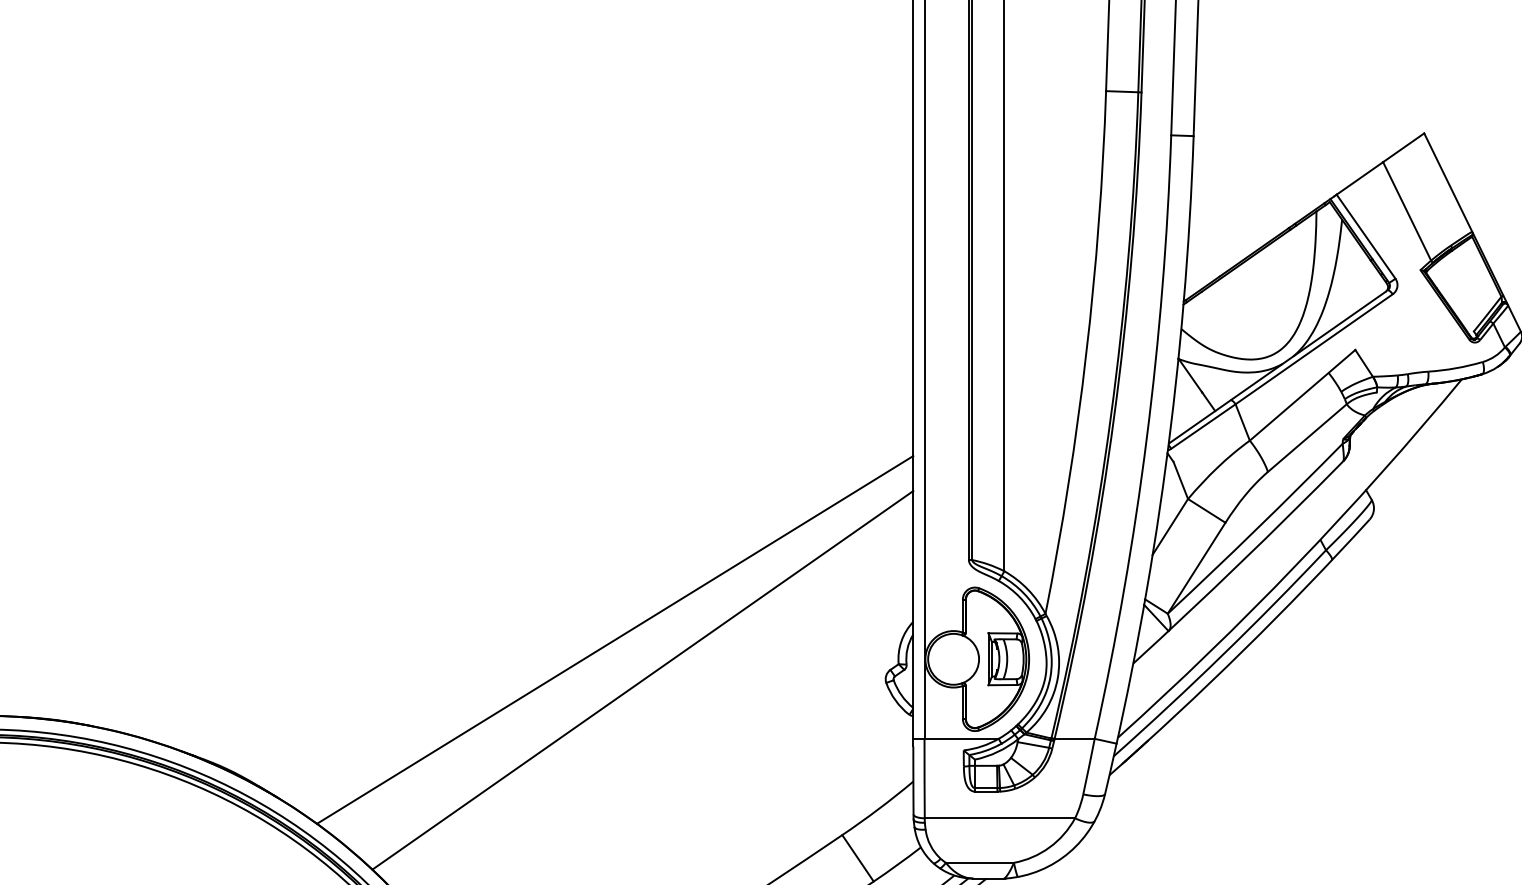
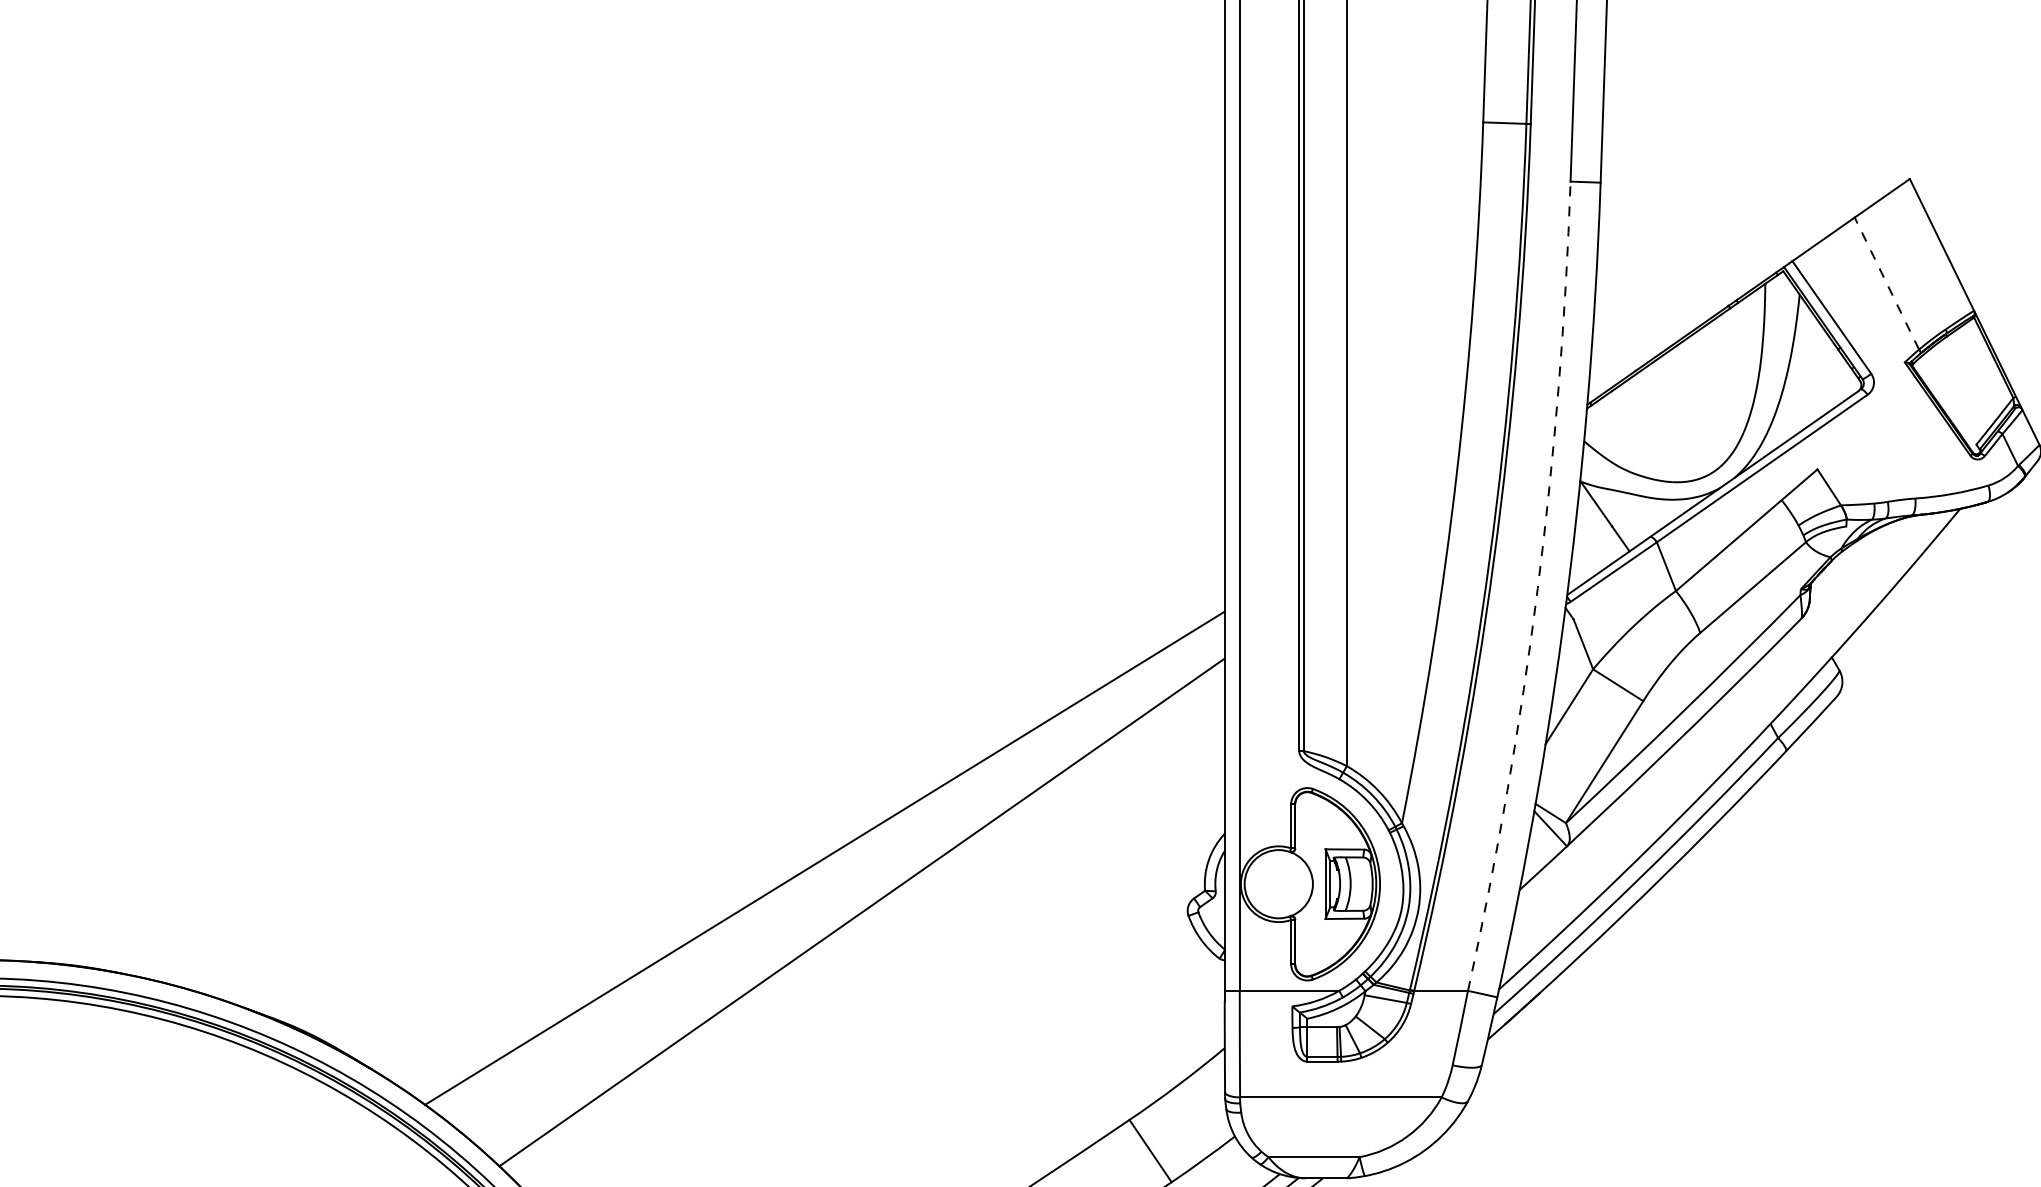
line: (1407, 211) -> (1887, 283), solid -> dashed
arc: (1146, 438) -> (1537, 588), solid -> dashed

